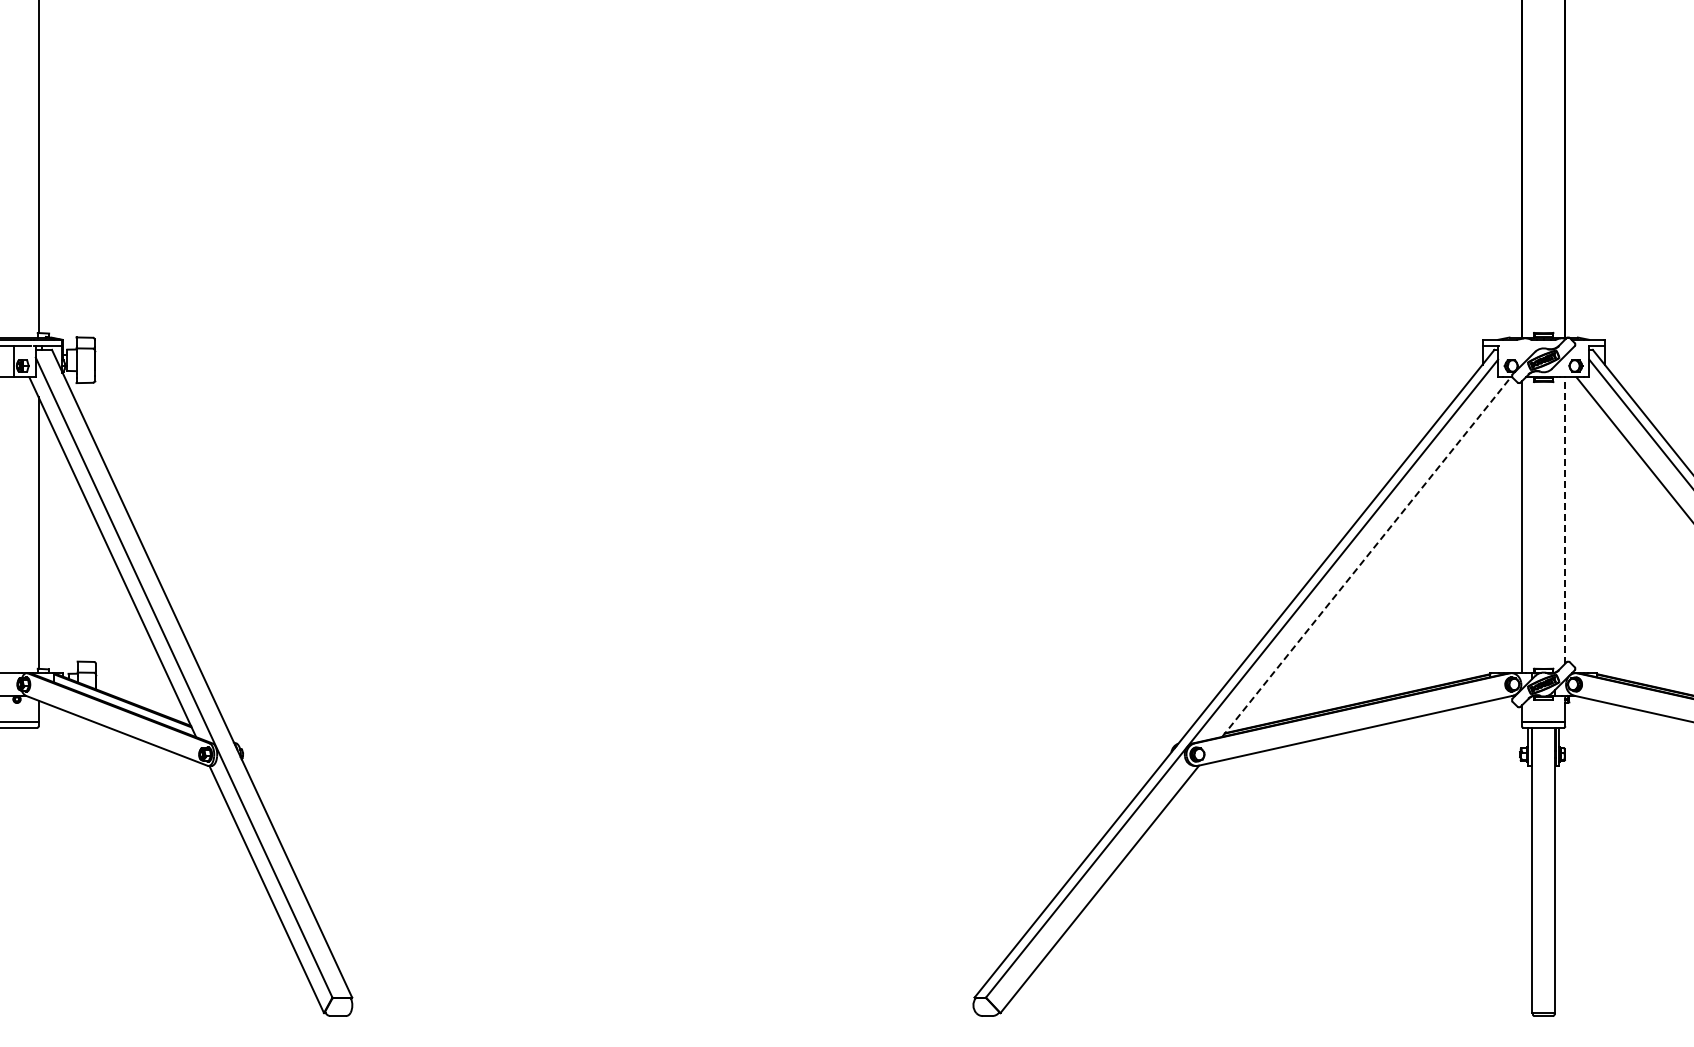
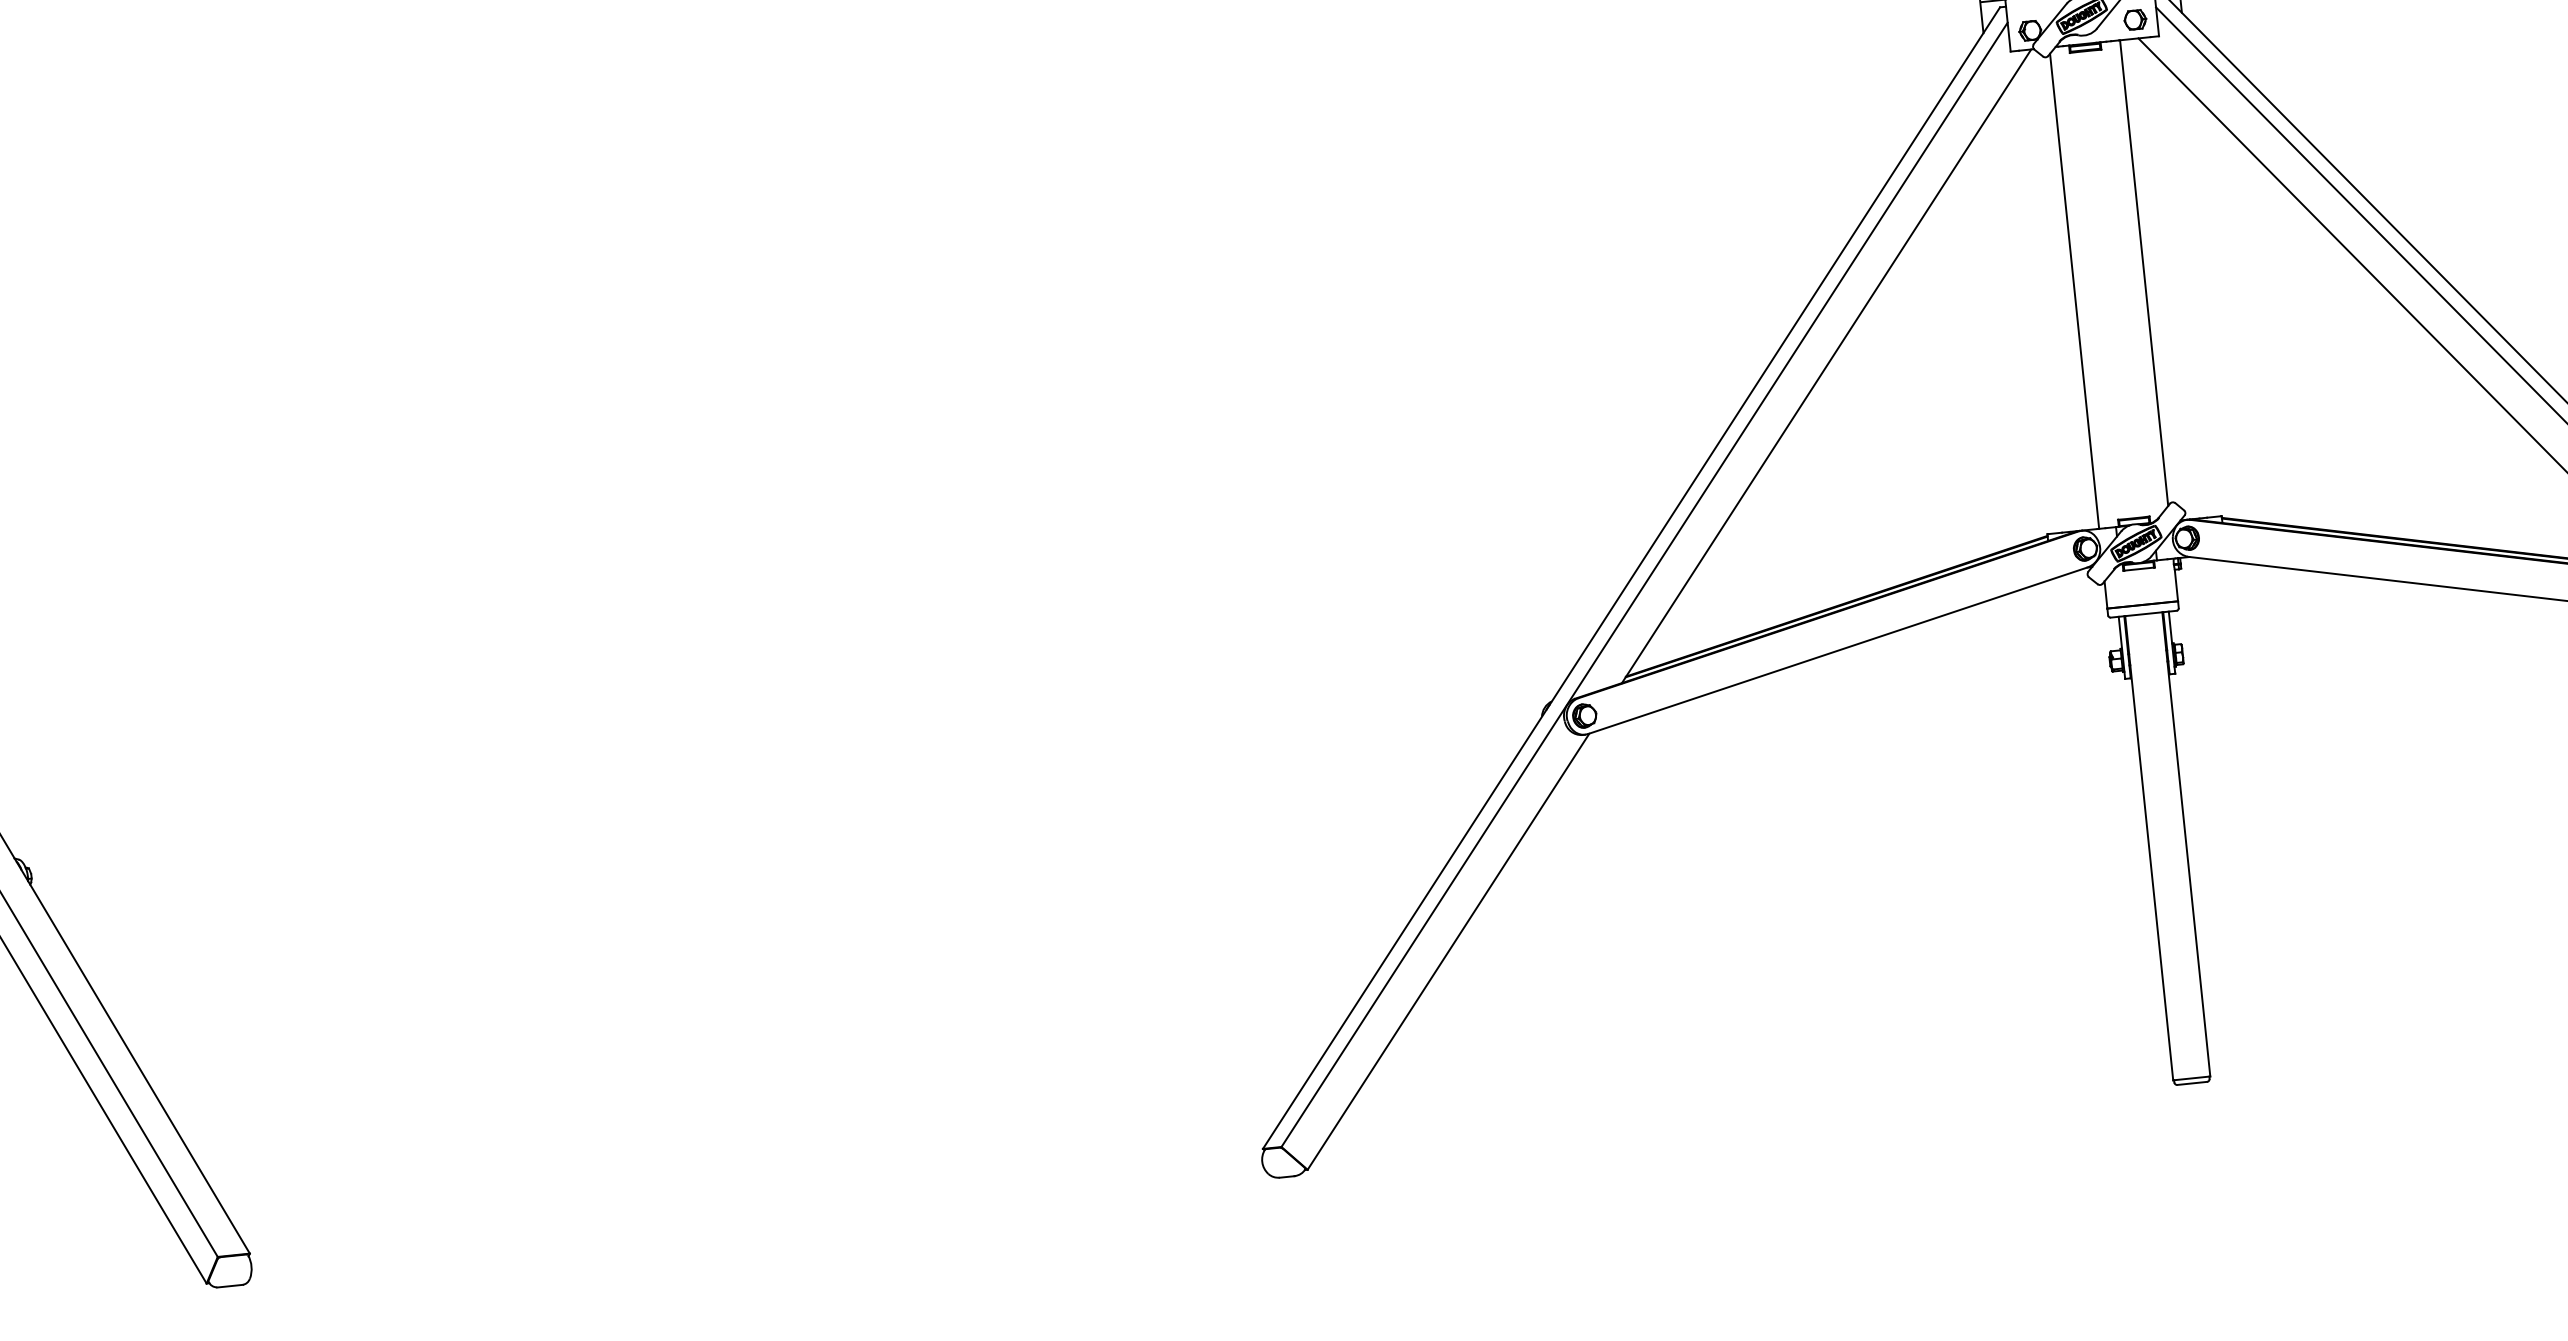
line: (1565, 520) -> (2144, 273), dashed -> solid
line: (1366, 557) -> (1826, 366), dashed -> solid

